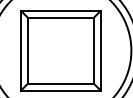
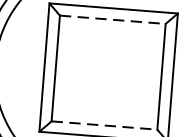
line: (60, 17) -> (112, 19), solid -> dashed
line: (60, 83) -> (103, 125), solid -> dashed

